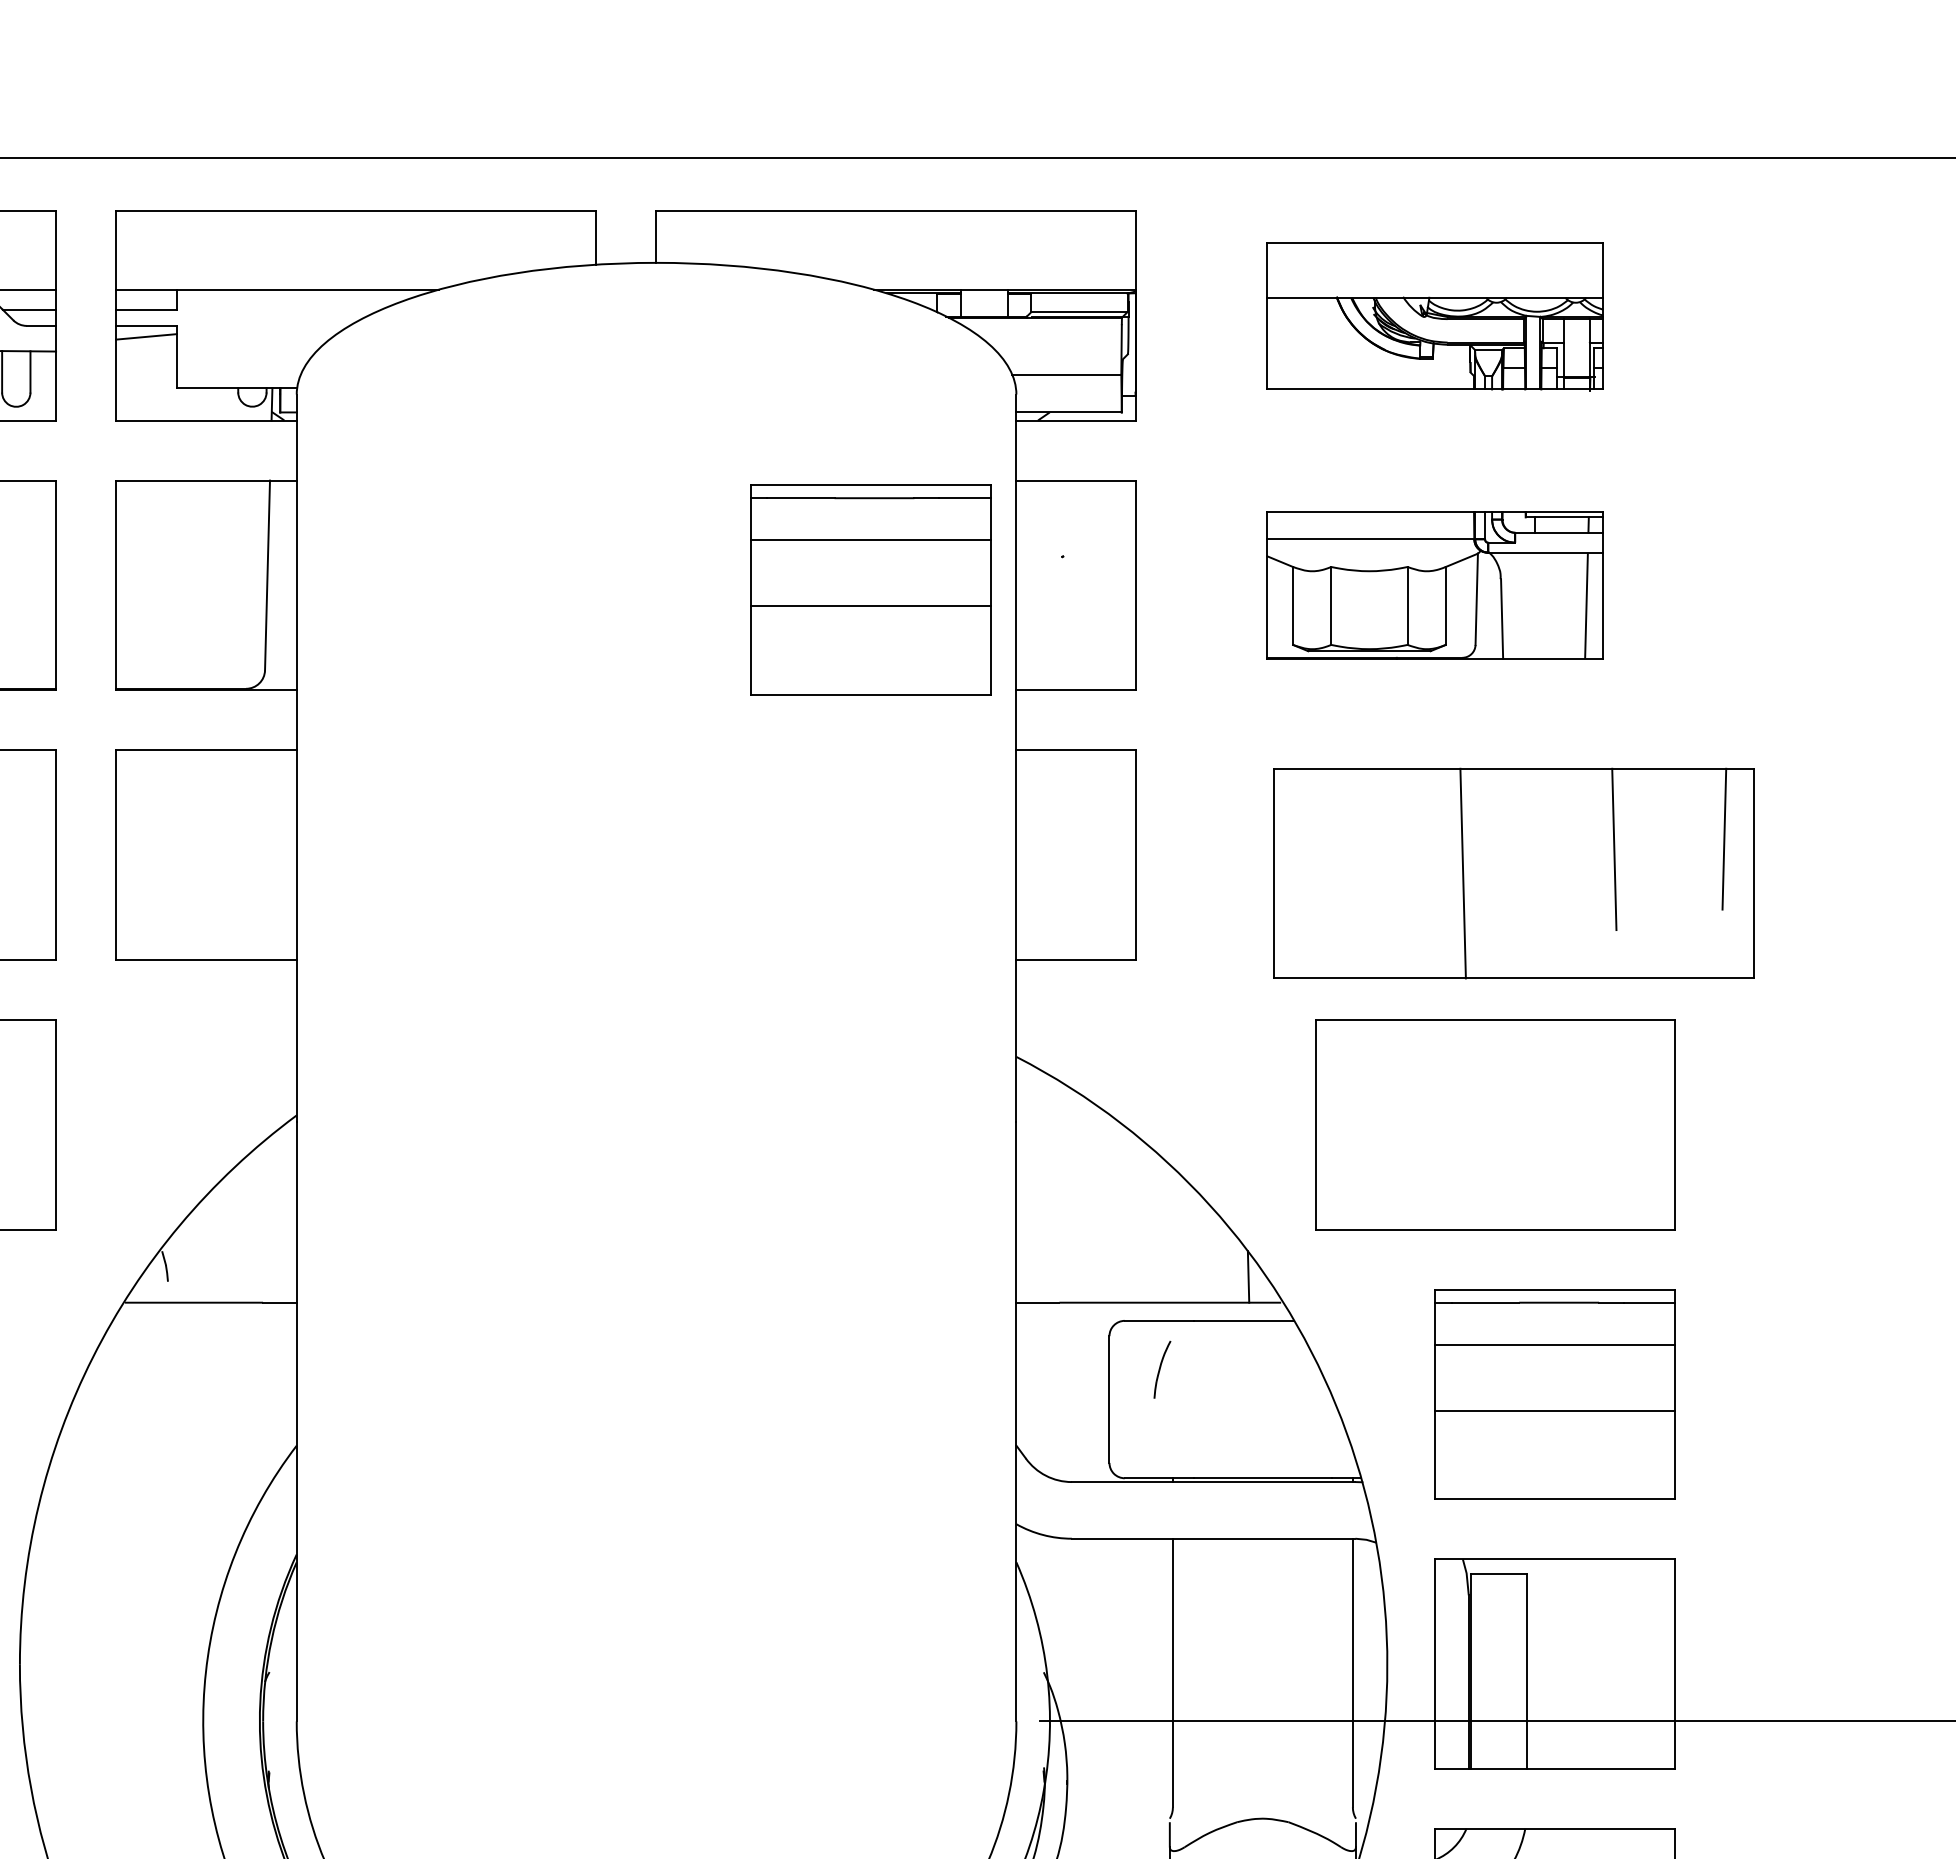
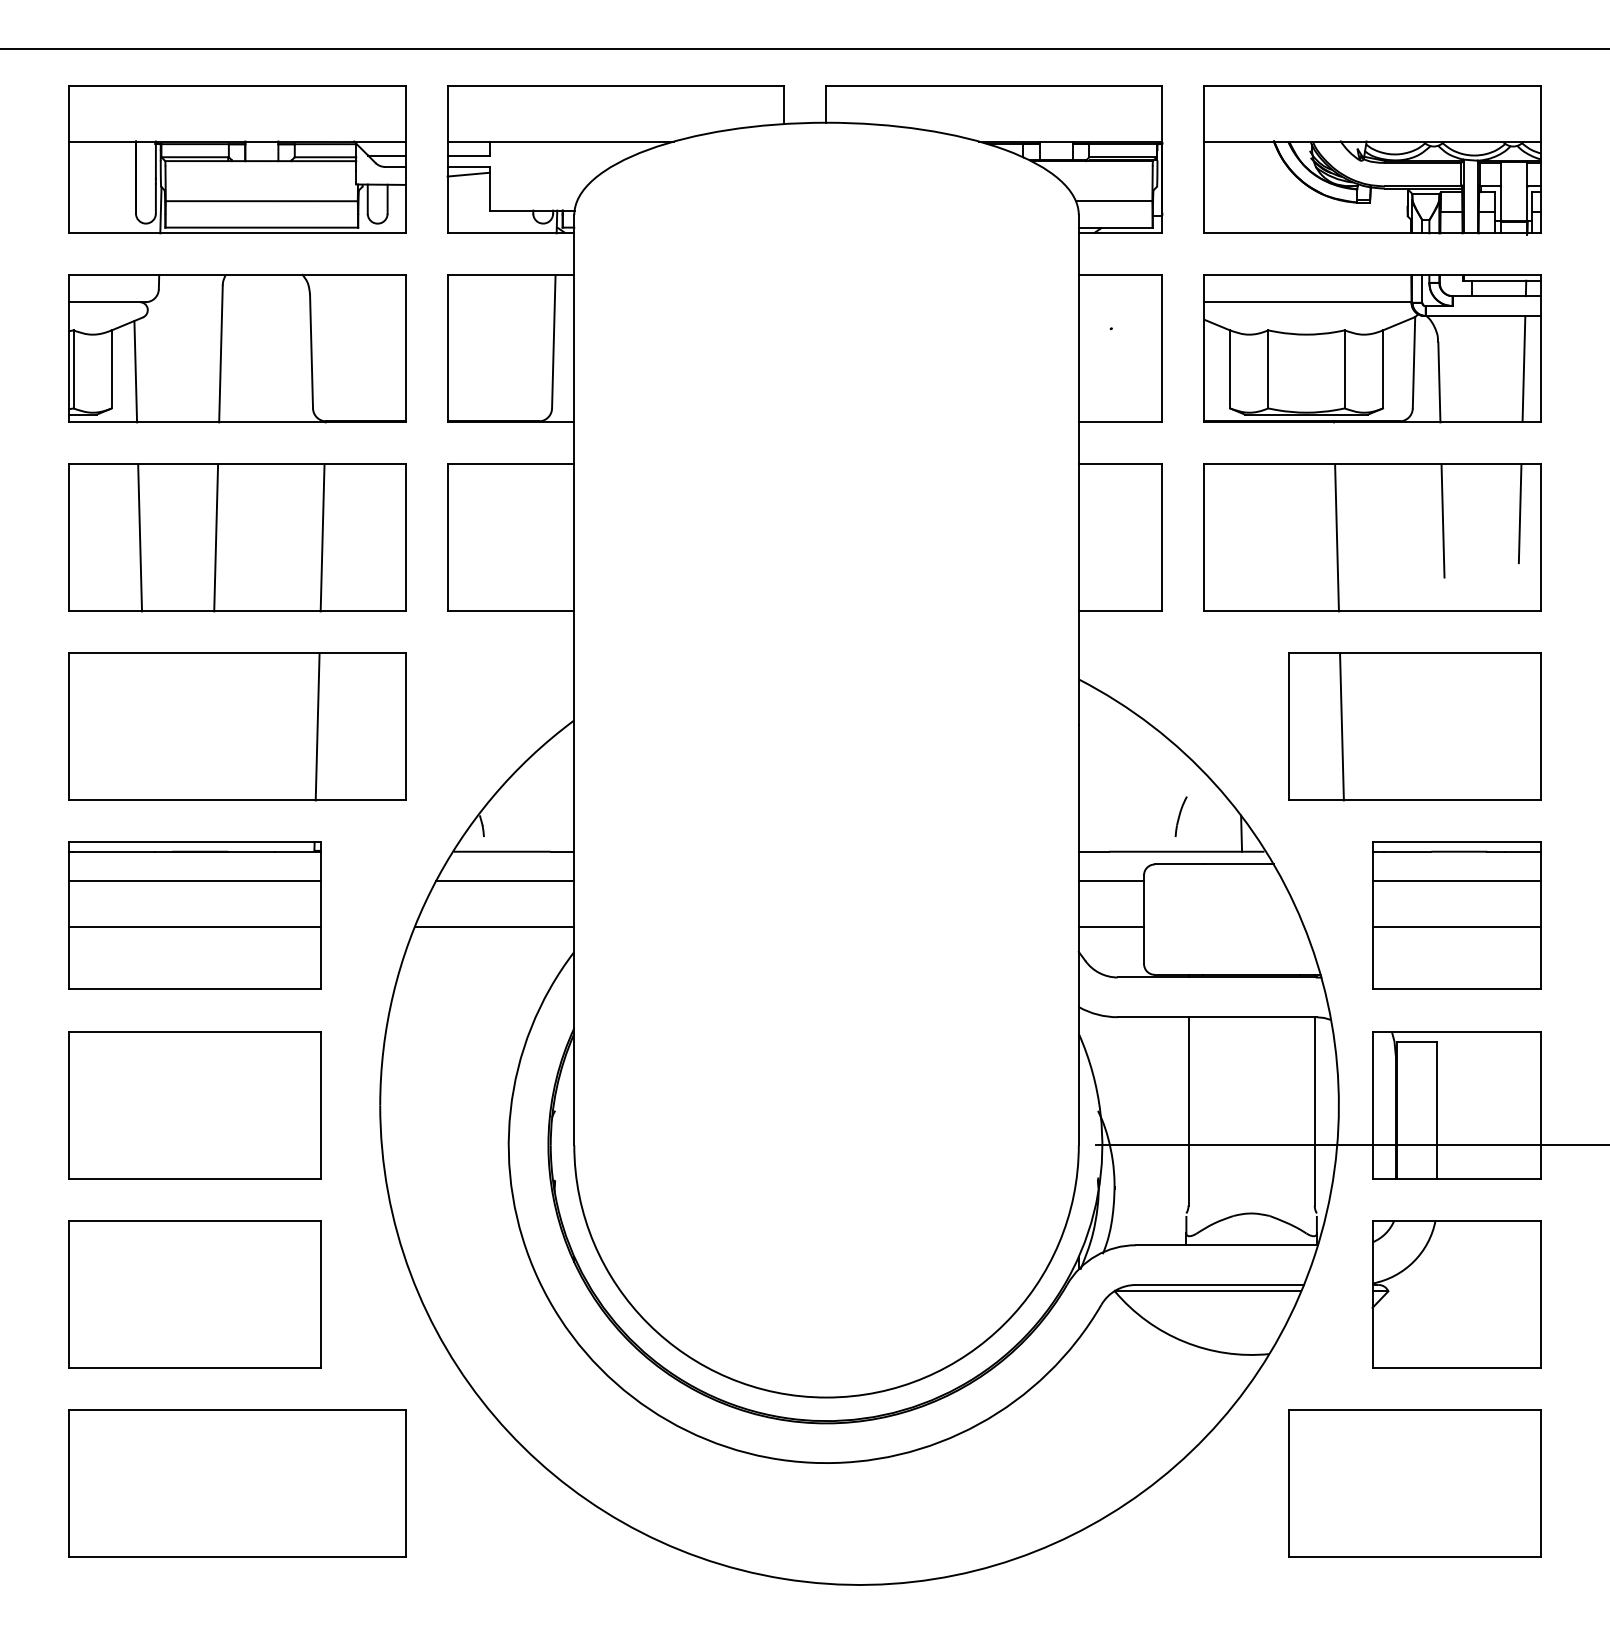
part: (1435, 316) -> (1372, 160), size x1.43
part: (1435, 584) -> (1372, 348), size x1.43
part: (870, 589) -> (976, 351), removed
part: (1513, 873) -> (1372, 537), moved
line: (1391, 1124) -> (1341, 726), added
line: (198, 1345) -> (505, 881), added
line: (1063, 1345) -> (1111, 881), added
part: (1161, 1369) -> (1180, 816), moved
line: (182, 1410) -> (494, 927), added
line: (1063, 1410) -> (1111, 927), added

